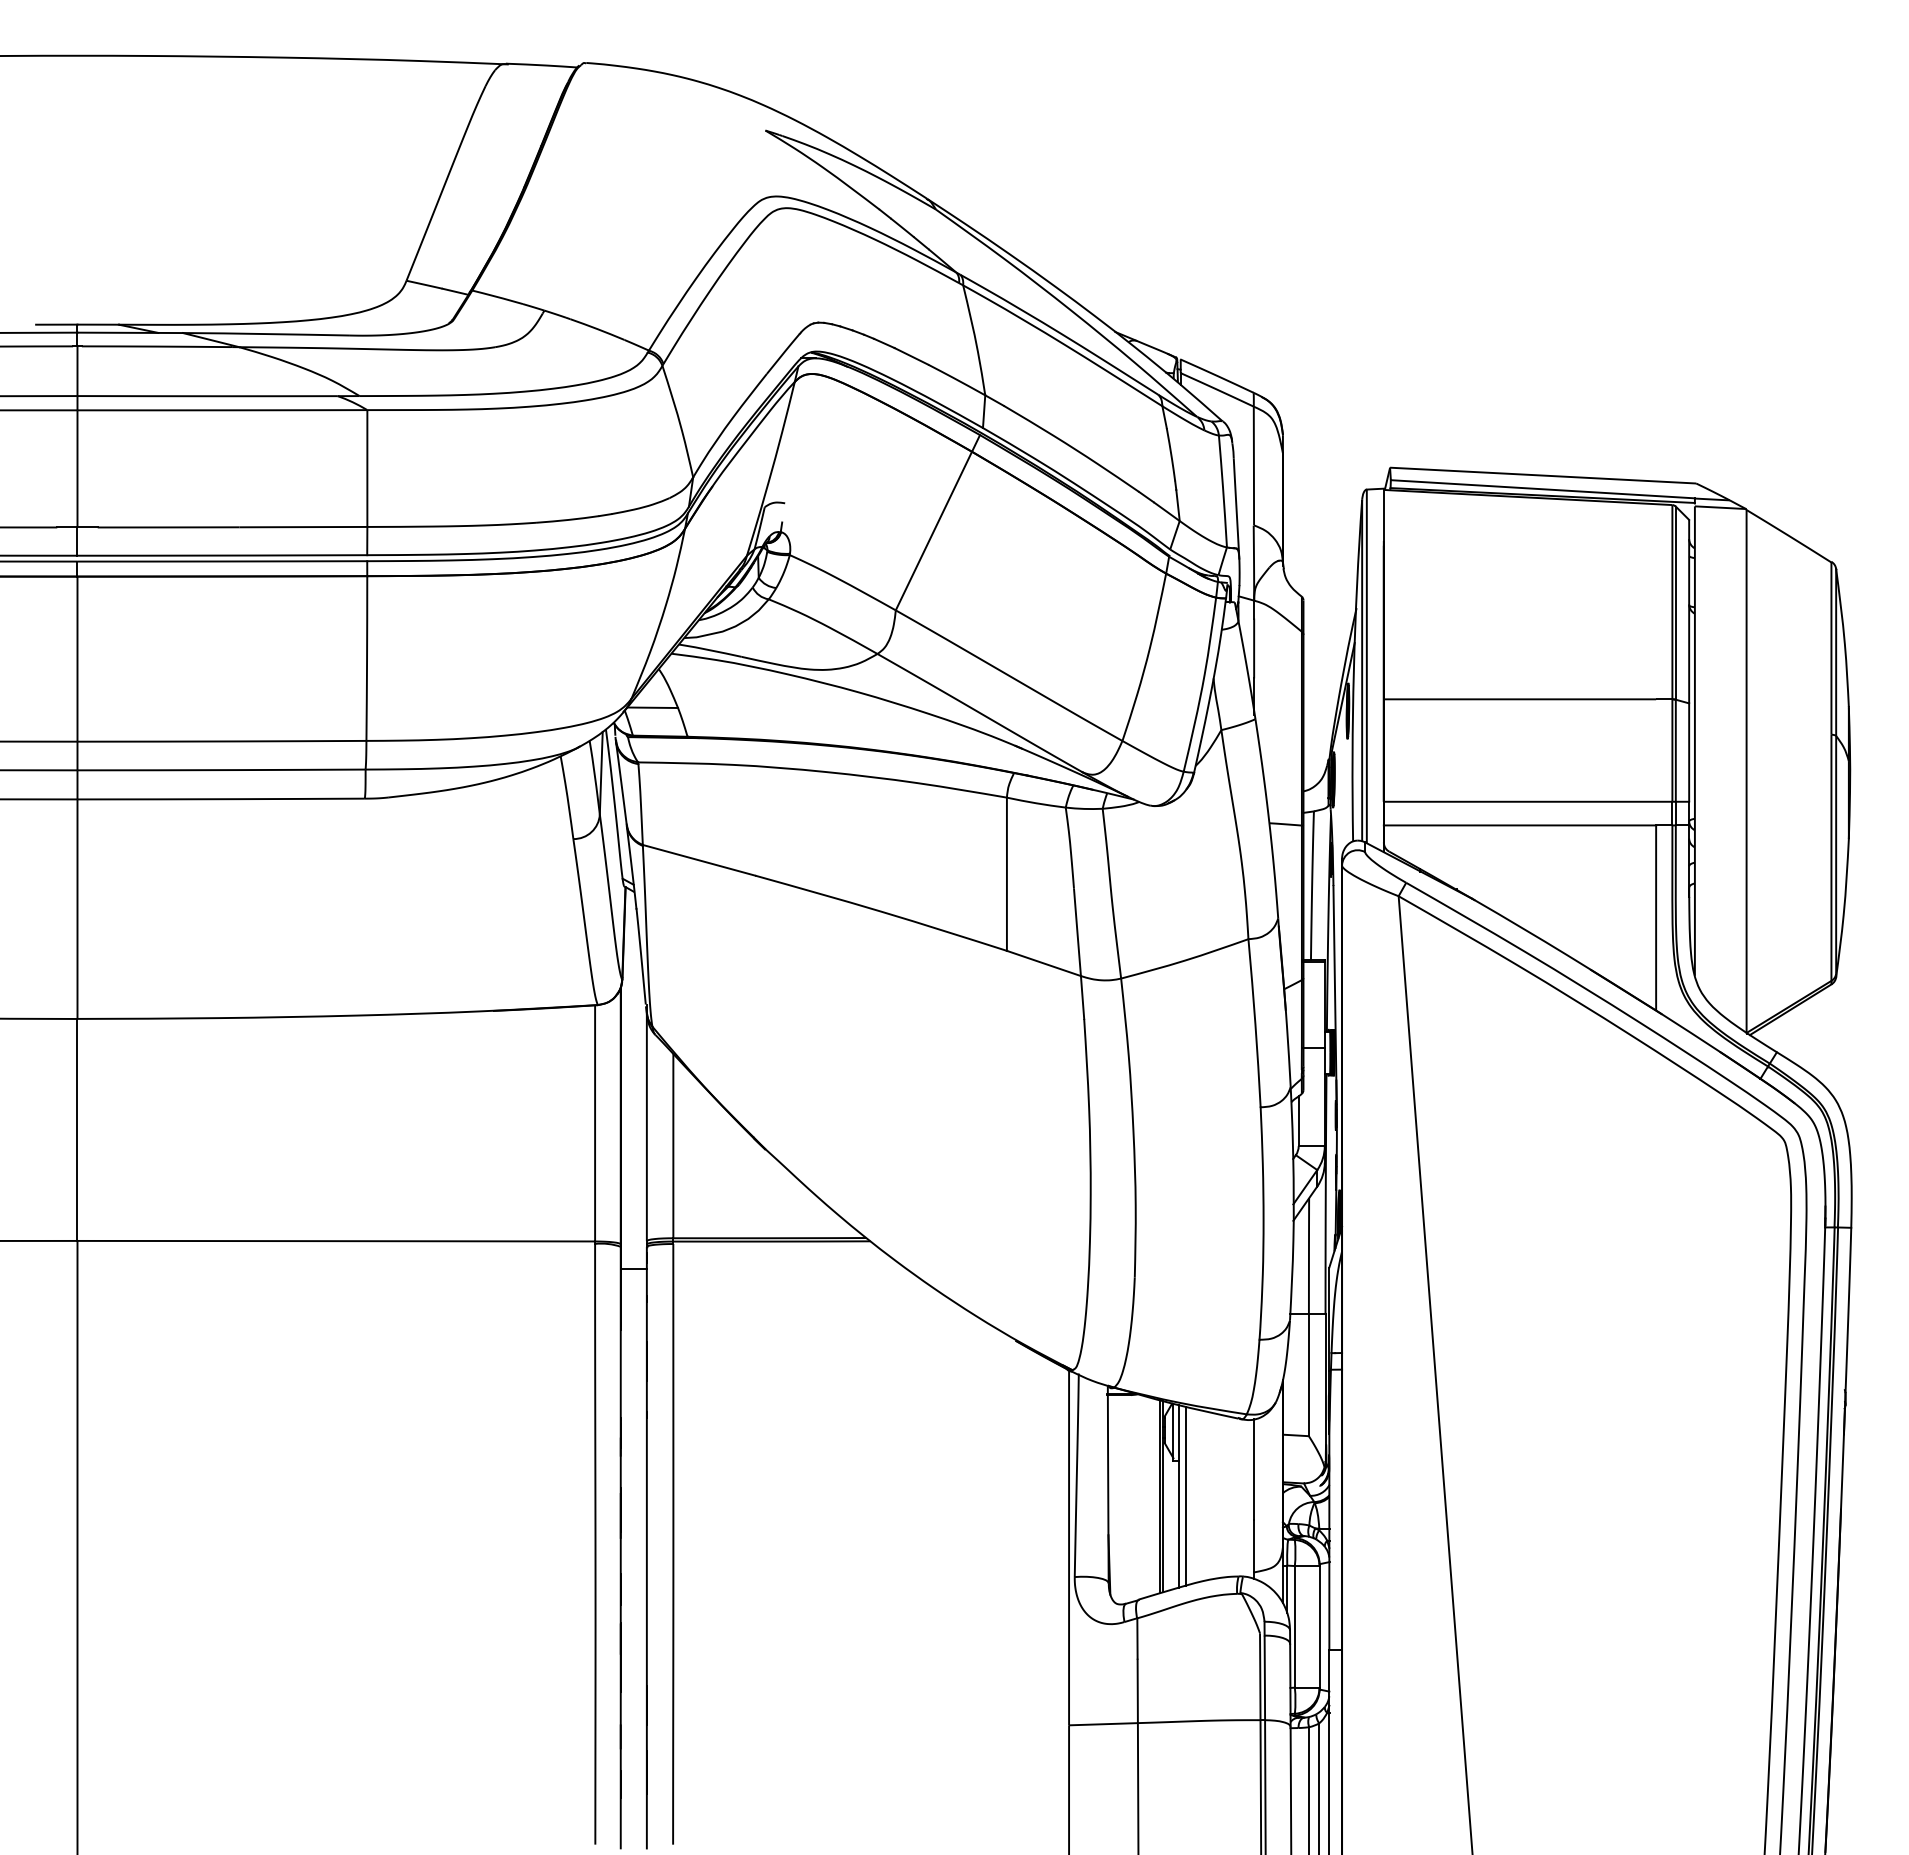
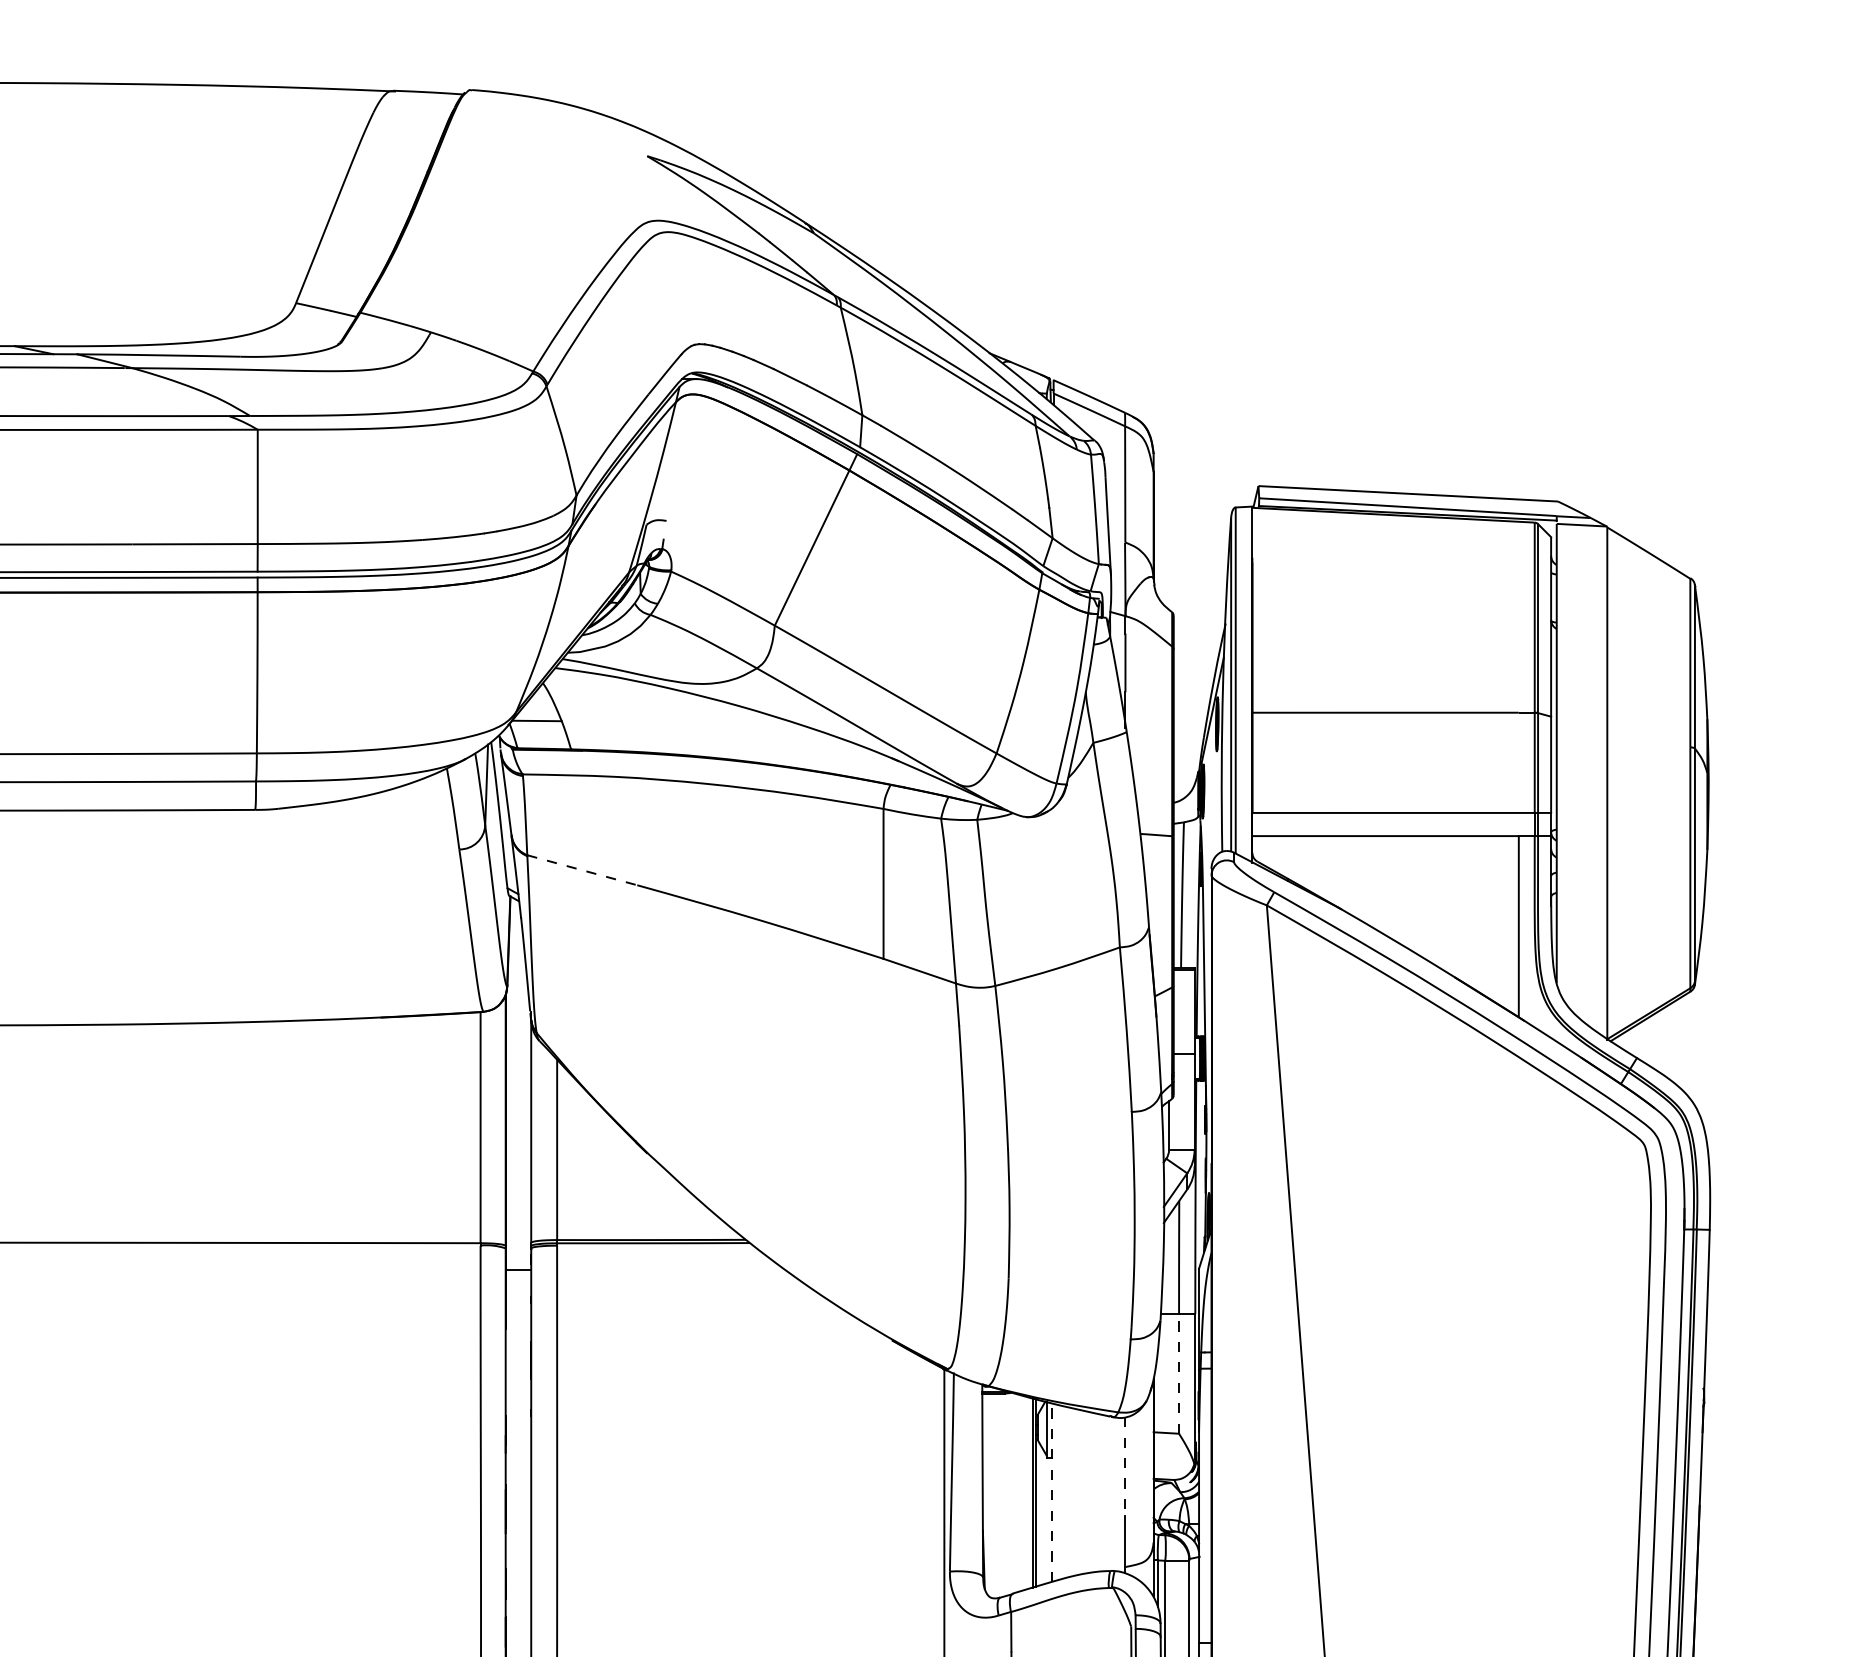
line: (699, 860) -> (582, 870), solid -> dashed
line: (1308, 1374) -> (1178, 1373), solid -> dashed
line: (1254, 1470) -> (1125, 1467), solid -> dashed
line: (1178, 1495) -> (1051, 1491), solid -> dashed
line: (1185, 1495) -> (1058, 1491), removed

